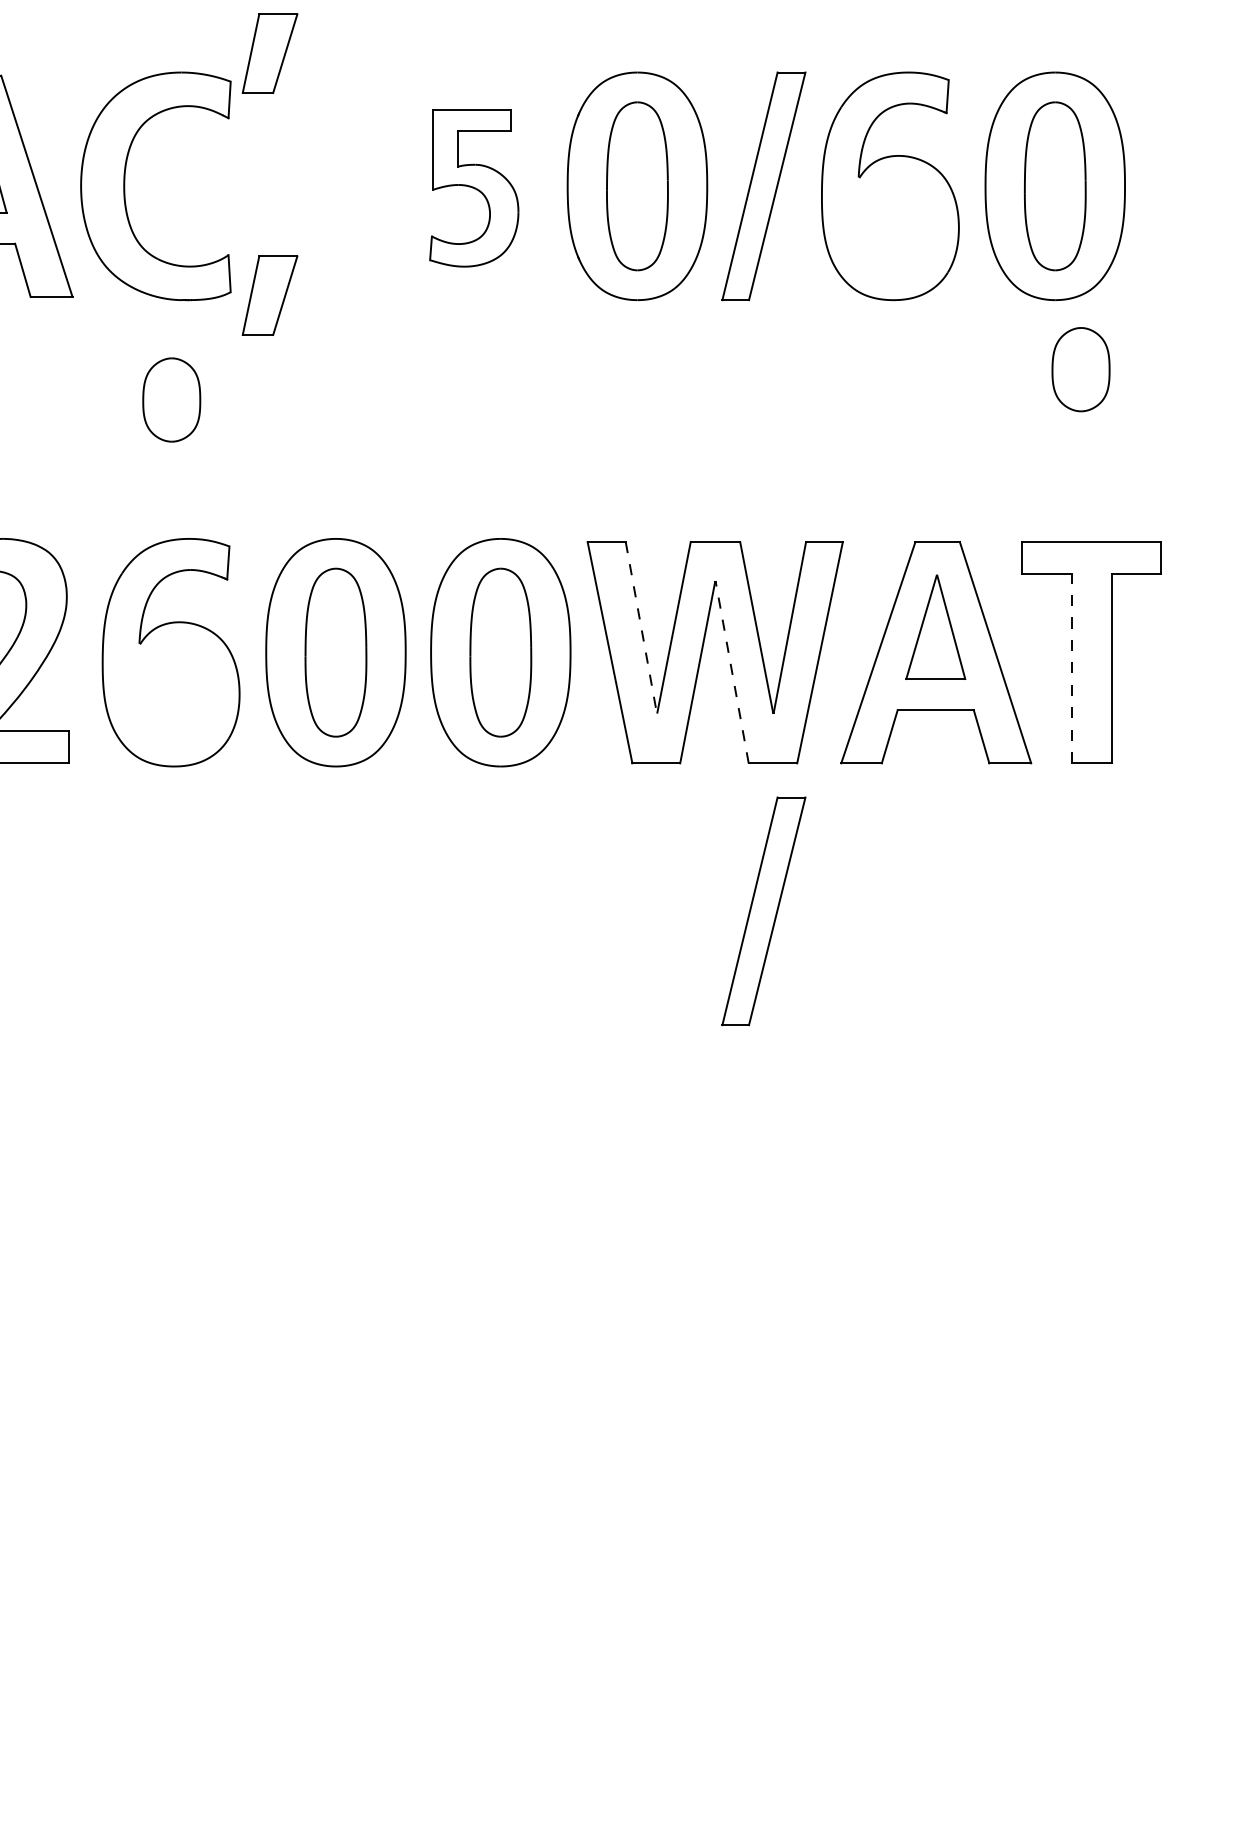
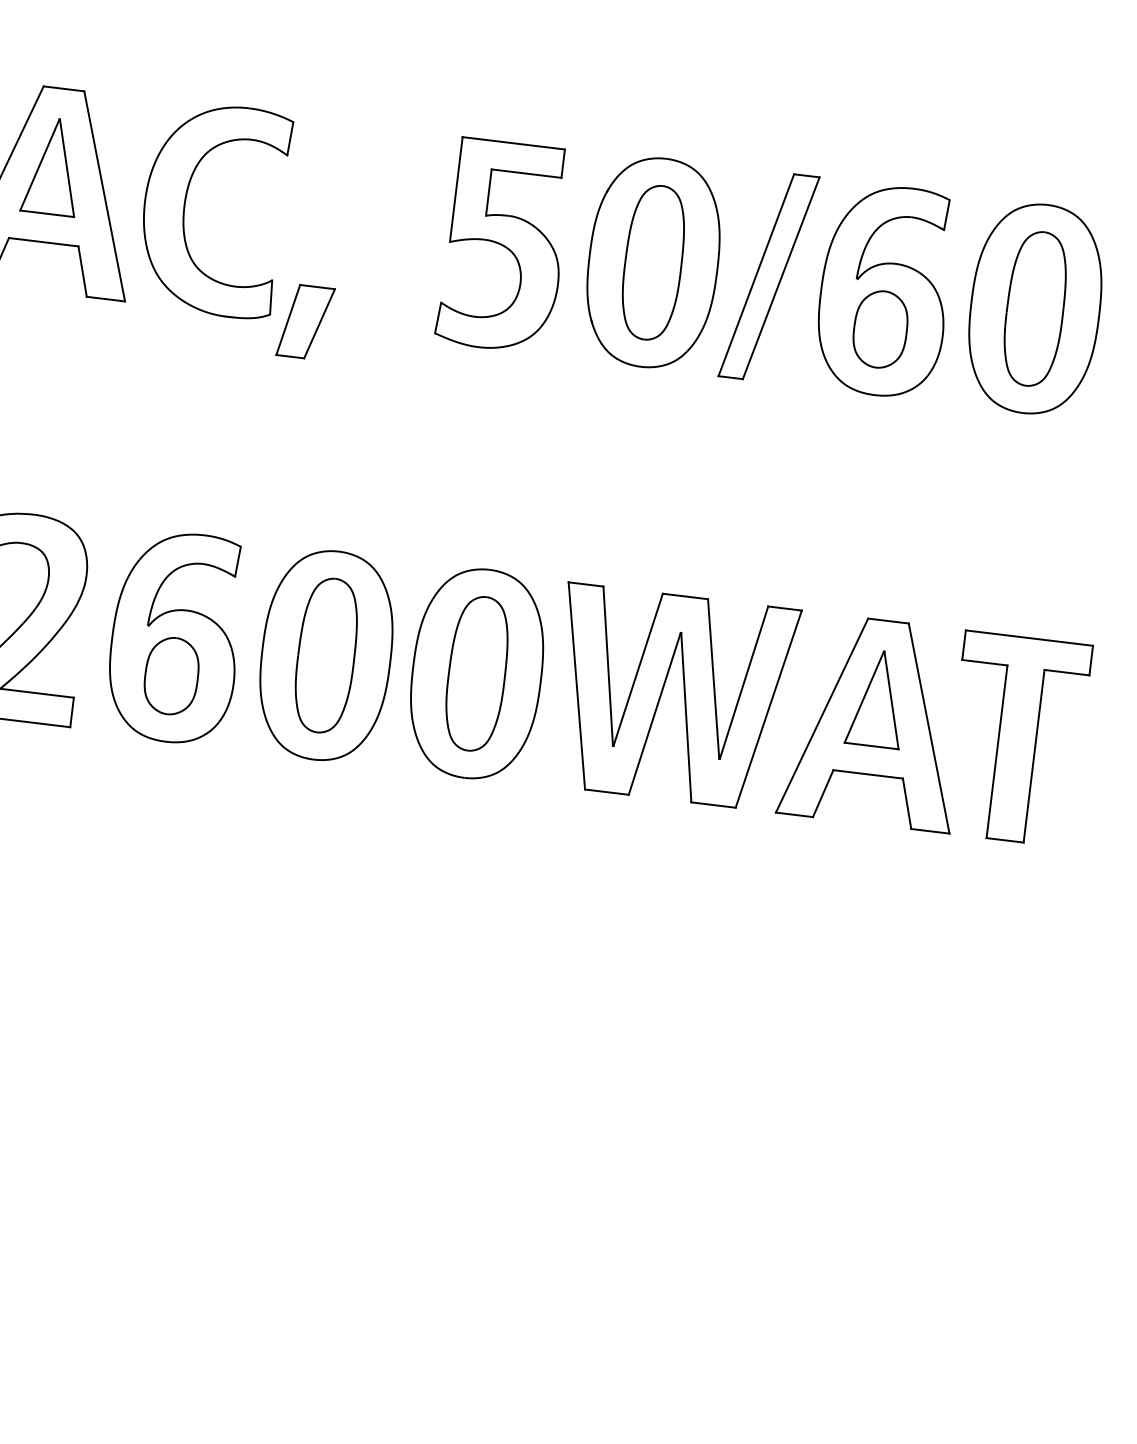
part: (269, 53) -> (331, 100), removed
part: (474, 188) -> (504, 246), size x1.43
part: (1080, 369) -> (880, 329), moved
part: (171, 399) -> (171, 675), moved
line: (641, 627) -> (608, 666), dashed -> solid
line: (1071, 668) -> (996, 751), dashed -> solid
line: (732, 672) -> (686, 717), dashed -> solid
part: (763, 911) -> (688, 939), removed

